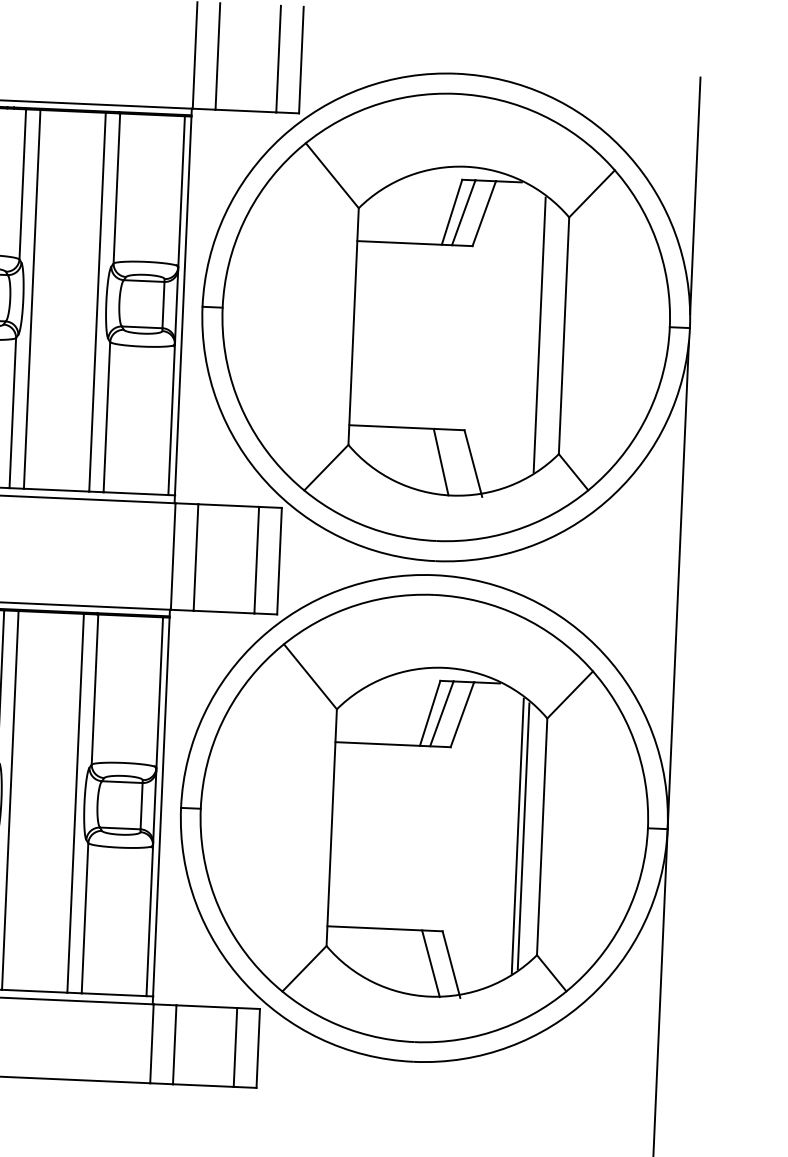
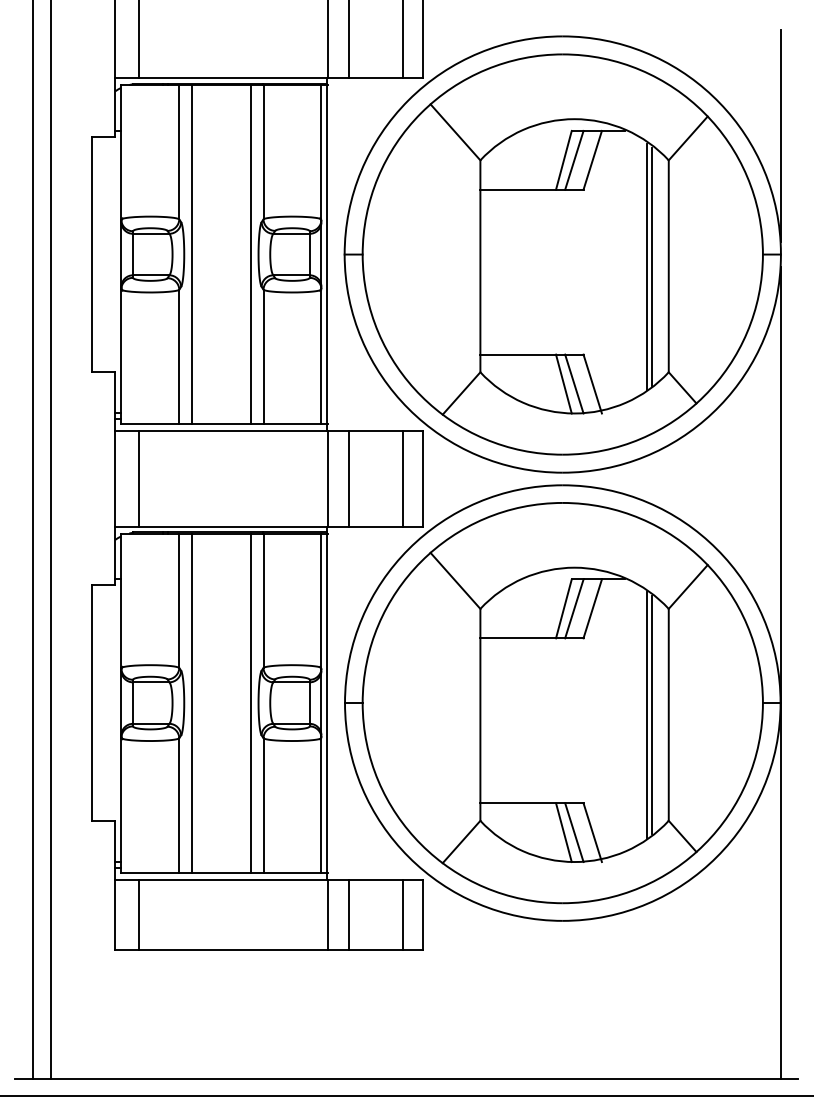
line: (545, 335) -> (652, 266), added
line: (453, 462) -> (574, 383), added
line: (418, 963) -> (563, 832), added

